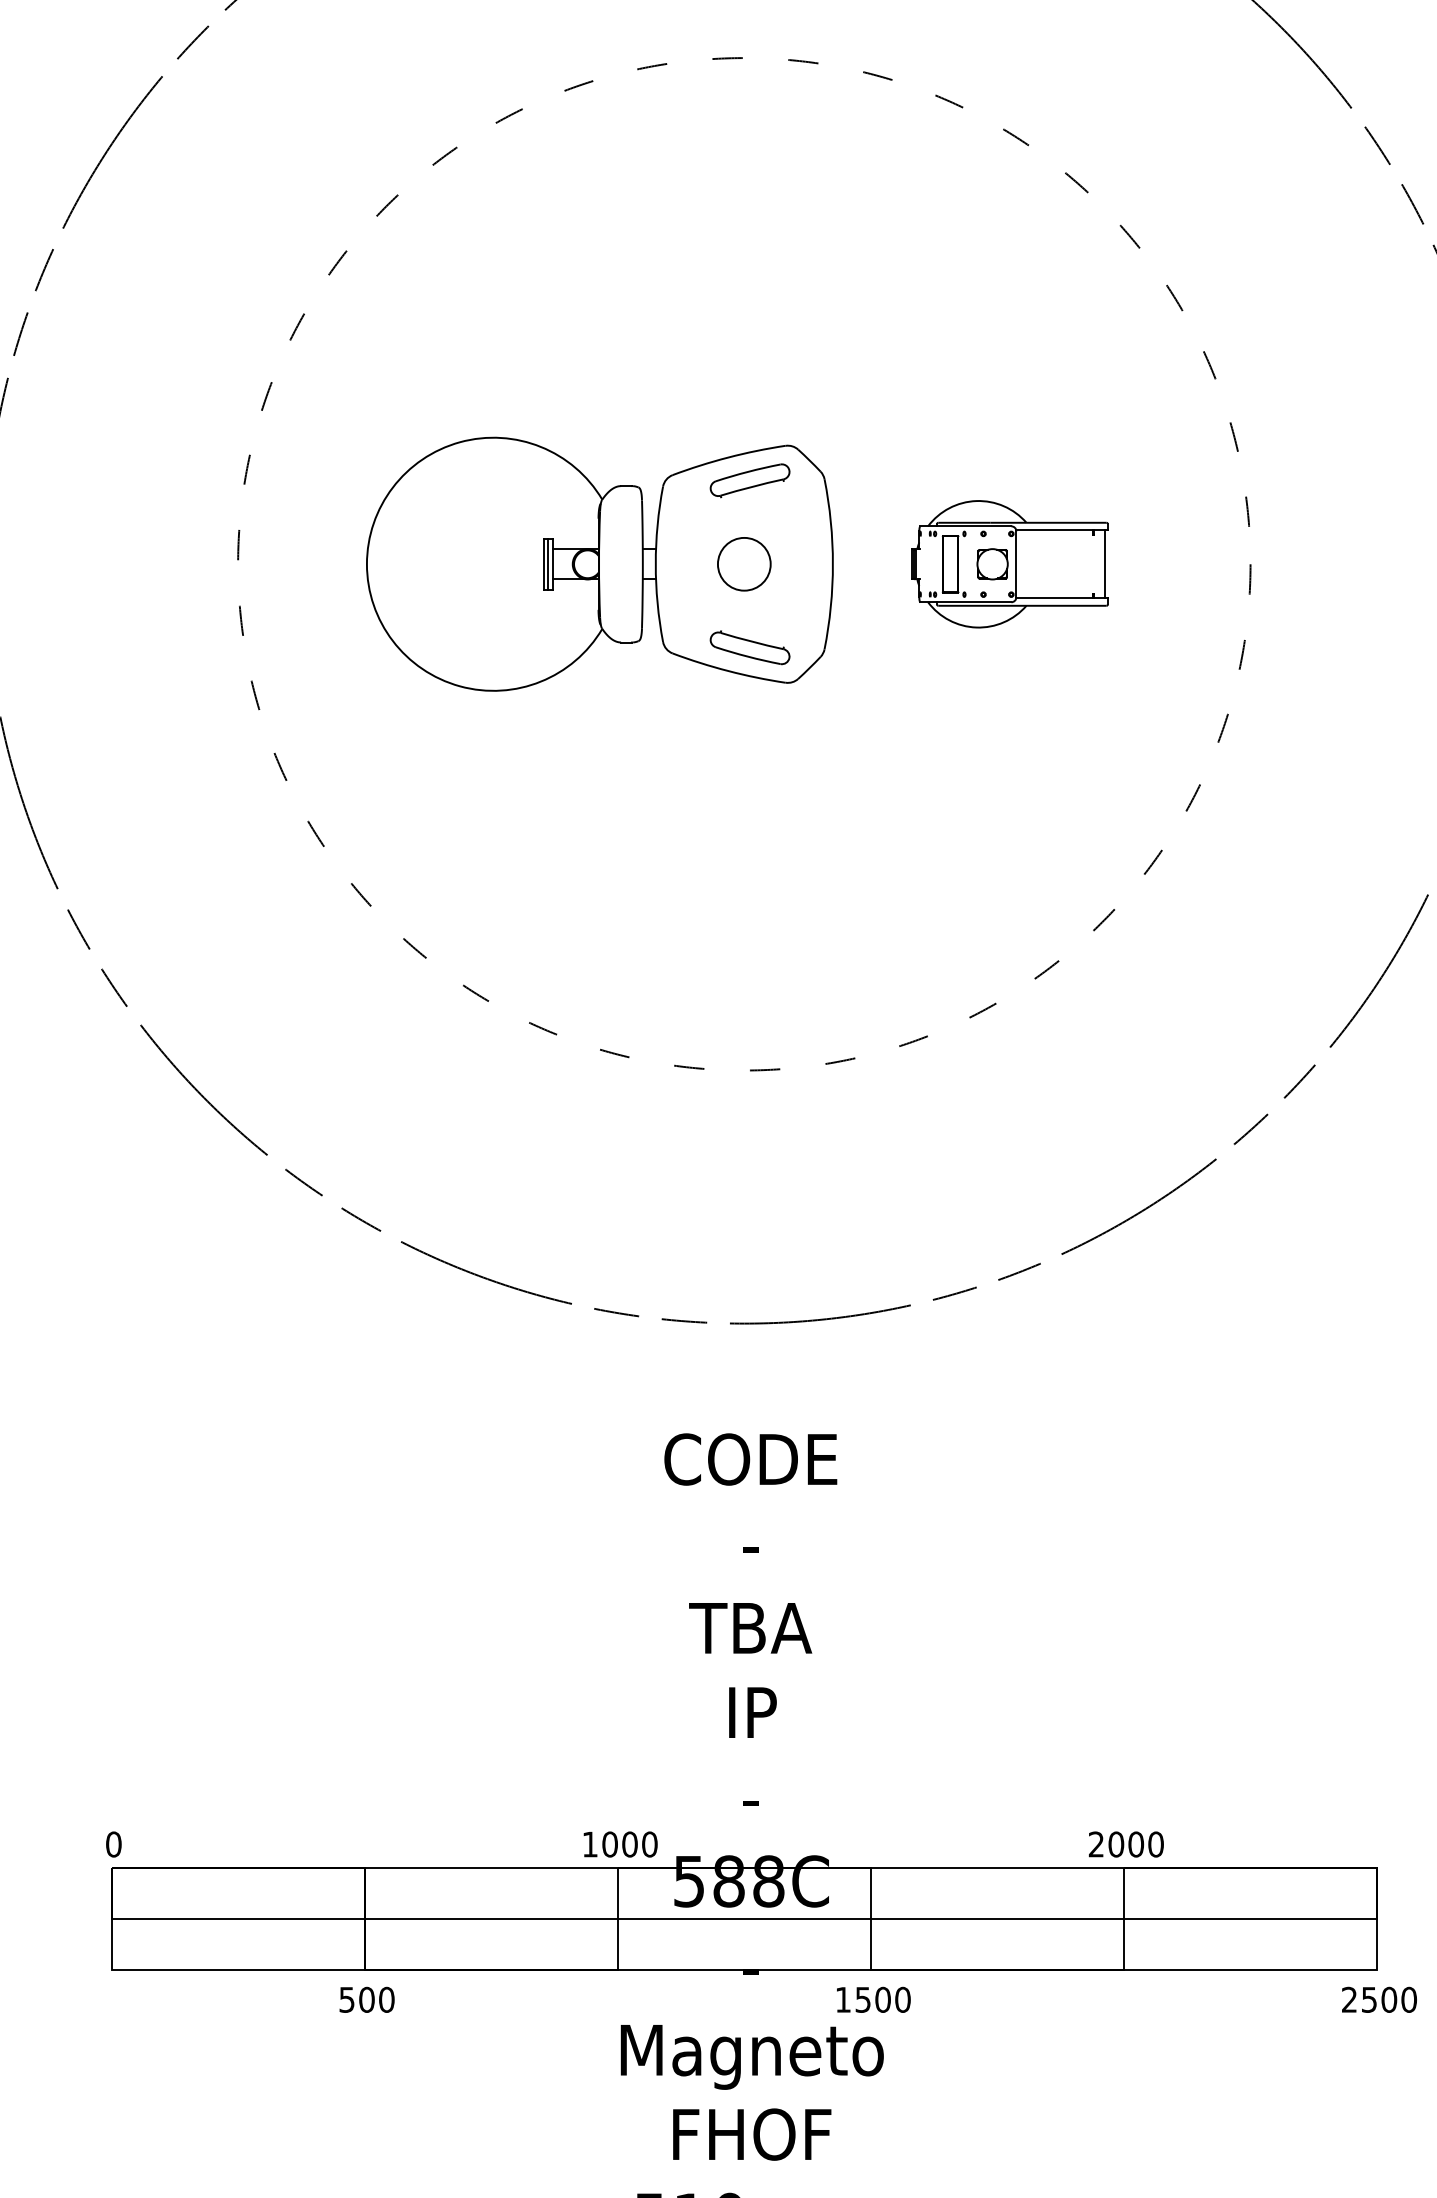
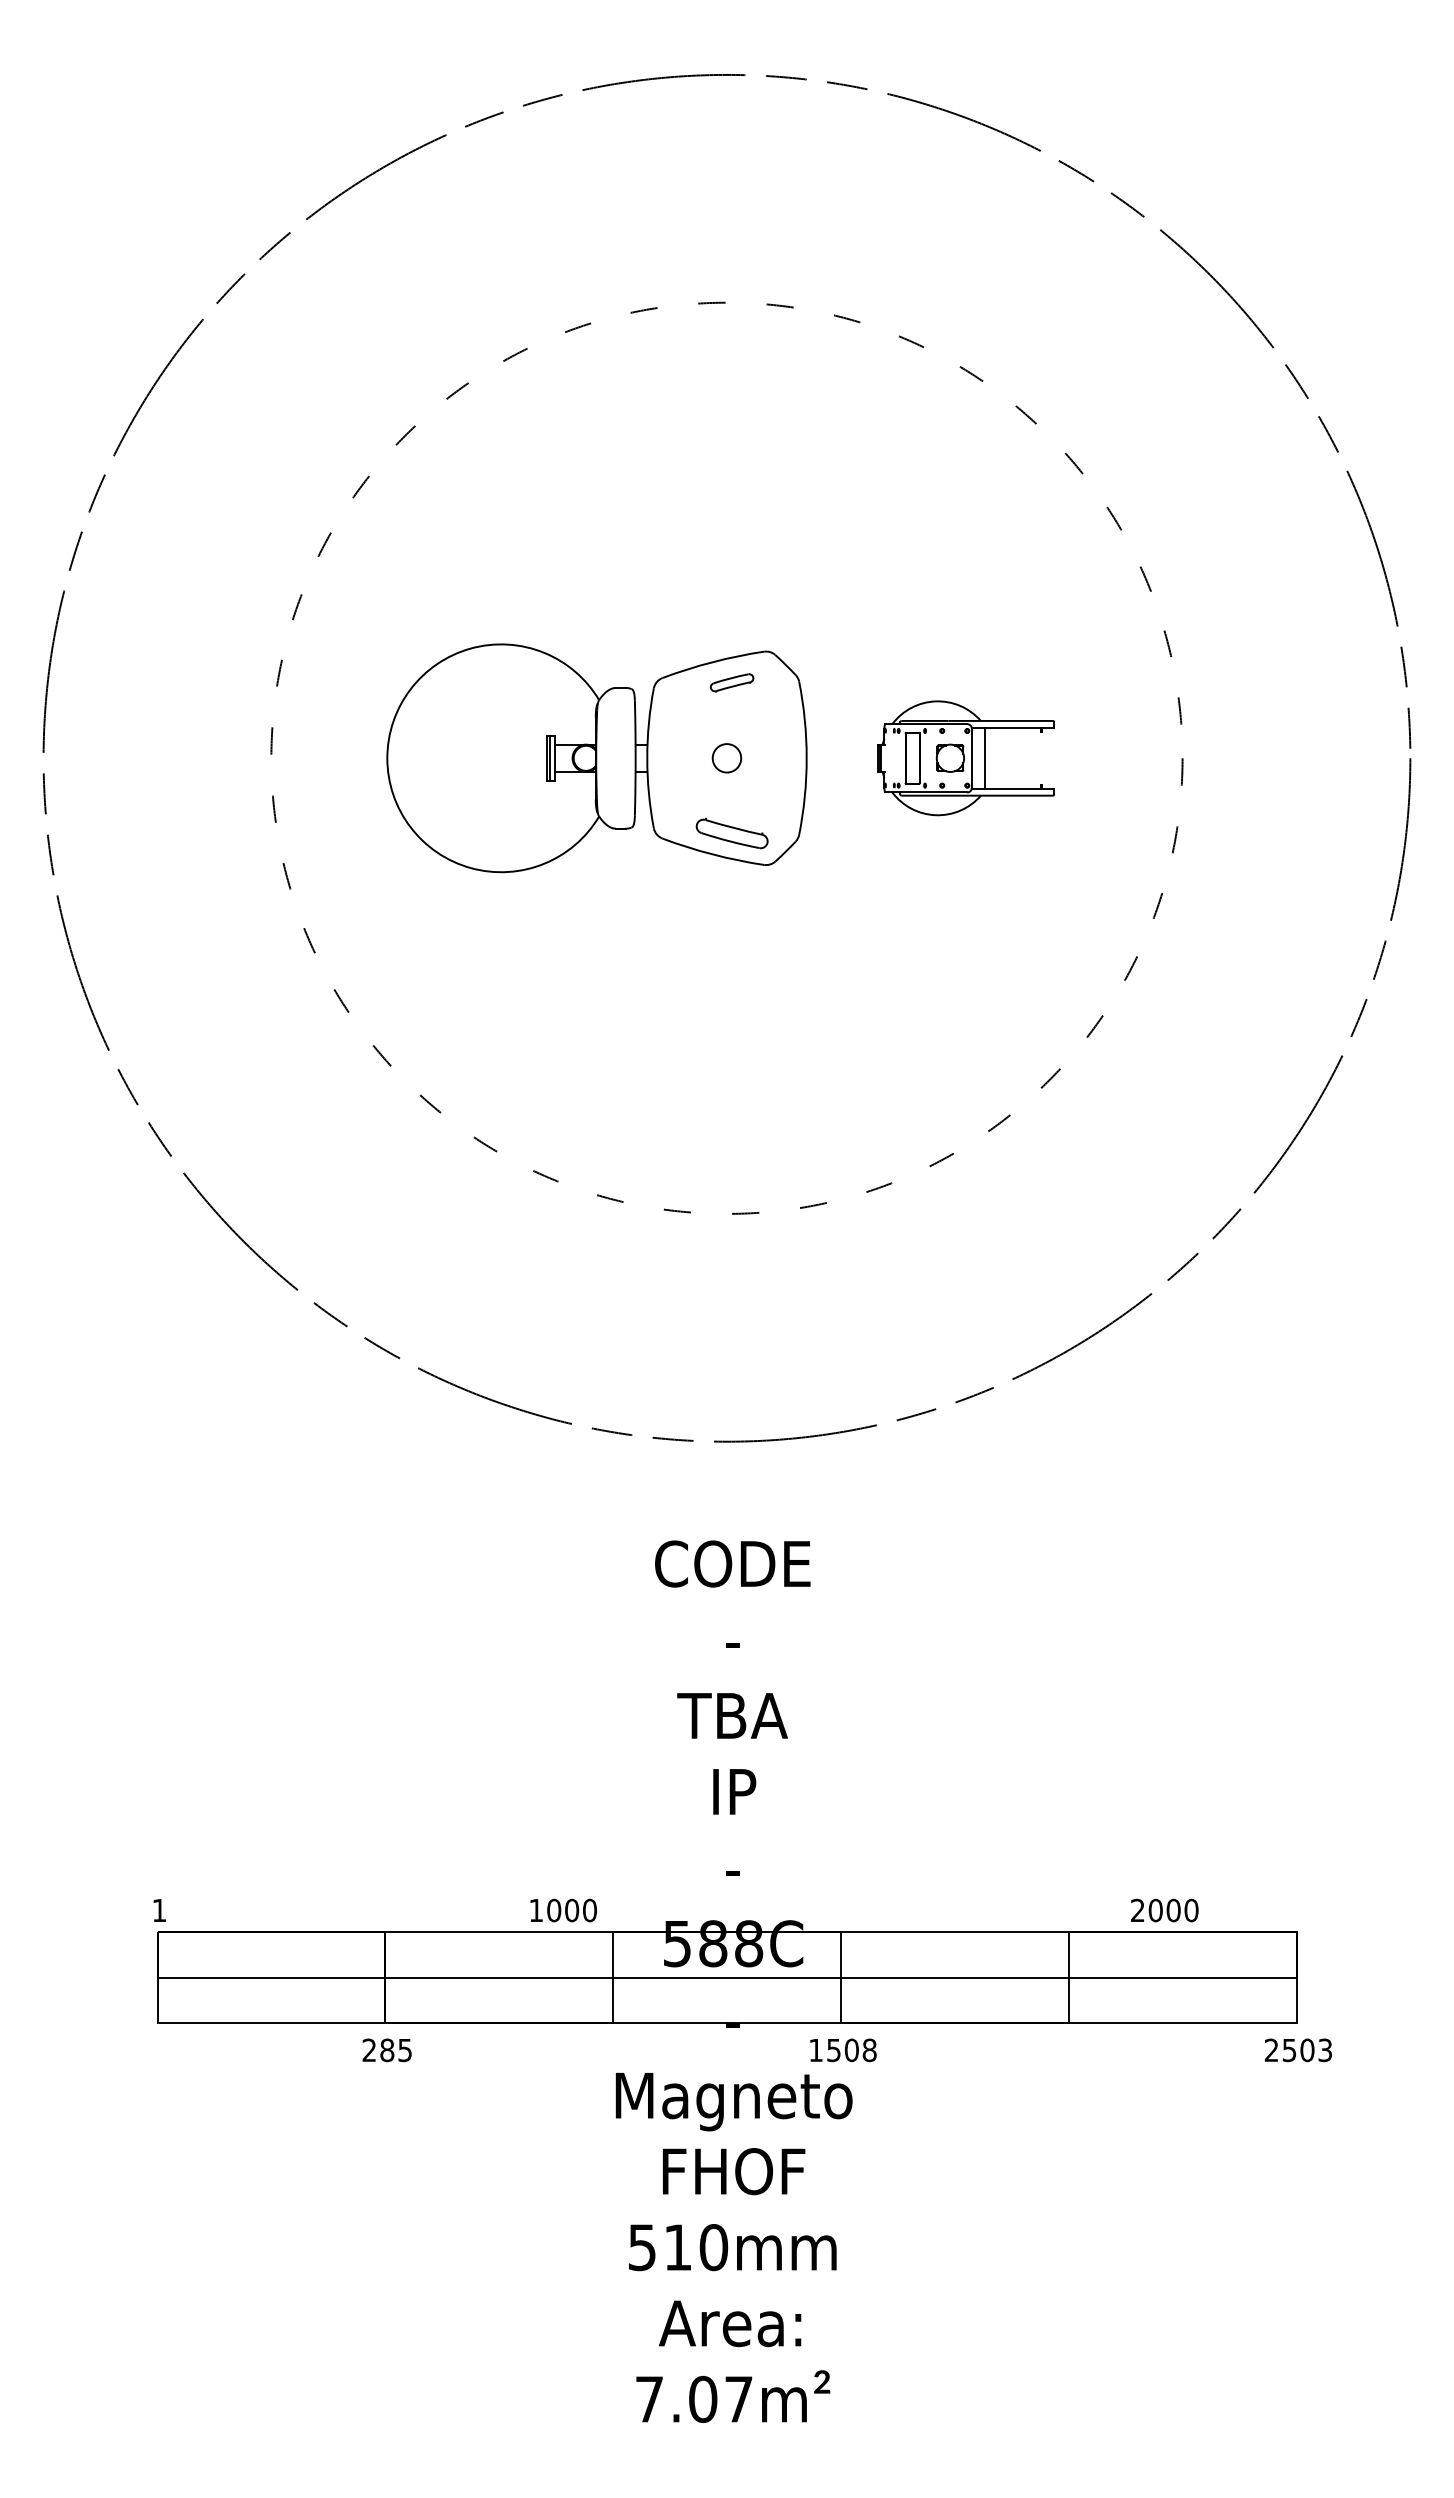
part: (749, 480) -> (731, 682), size x0.6
line: (1104, 563) -> (985, 757), moved
circle: (743, 564) -> (726, 758), size x0.6
text: (113, 1844) -> (159, 1910), 0 -> 1
text: (620, 1844) -> (563, 1910), moved
text: (1126, 1844) -> (1164, 1910), moved
text: (367, 2000) -> (387, 2050), 500 -> 285
text: (902, 2000) -> (869, 2050), 1500 -> 1508
text: (1409, 2000) -> (1325, 2050), 2500 -> 2503

